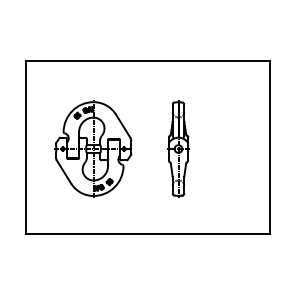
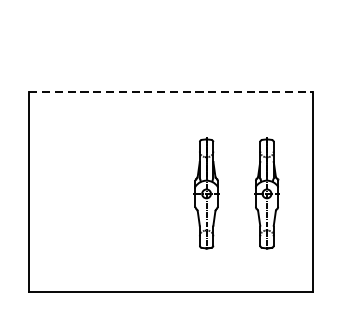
line: (148, 61) -> (171, 92), solid -> dashed
part: (93, 148) -> (107, 193), removed
part: (230, 148) -> (267, 193), added

